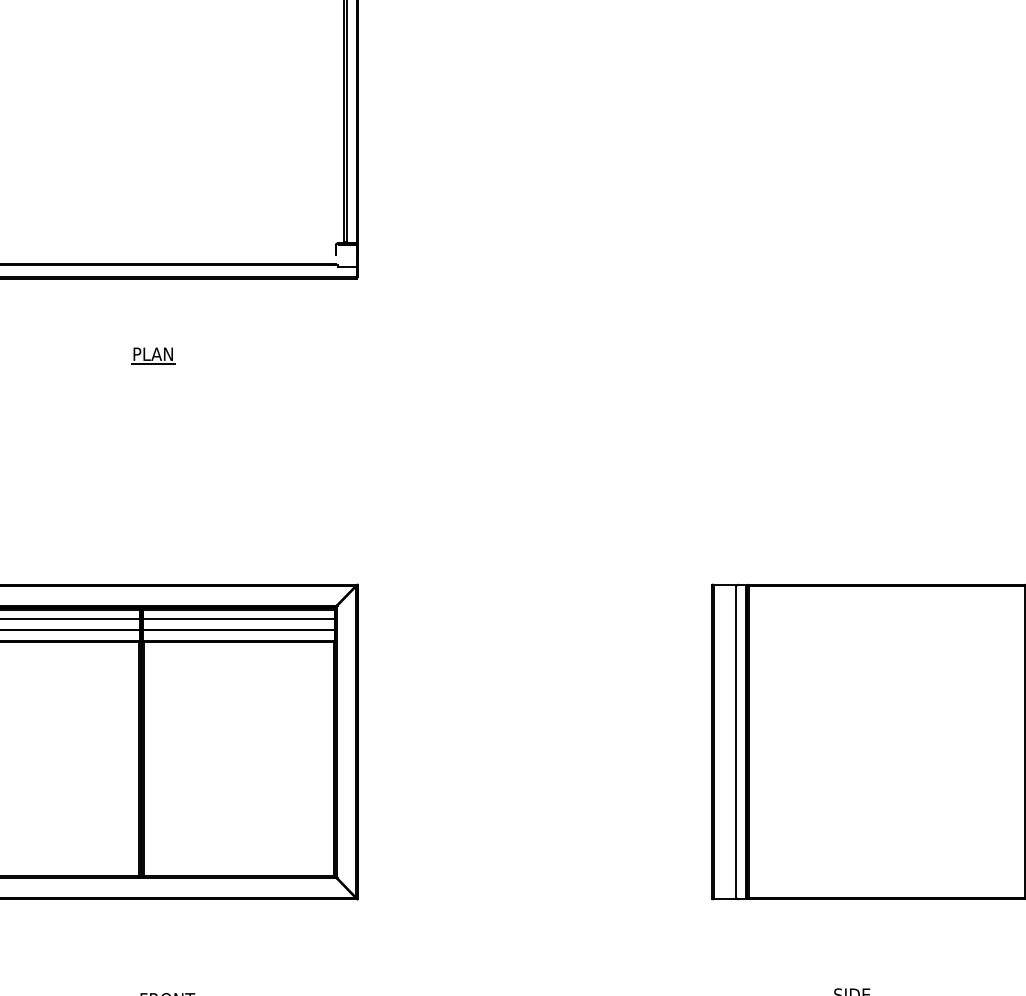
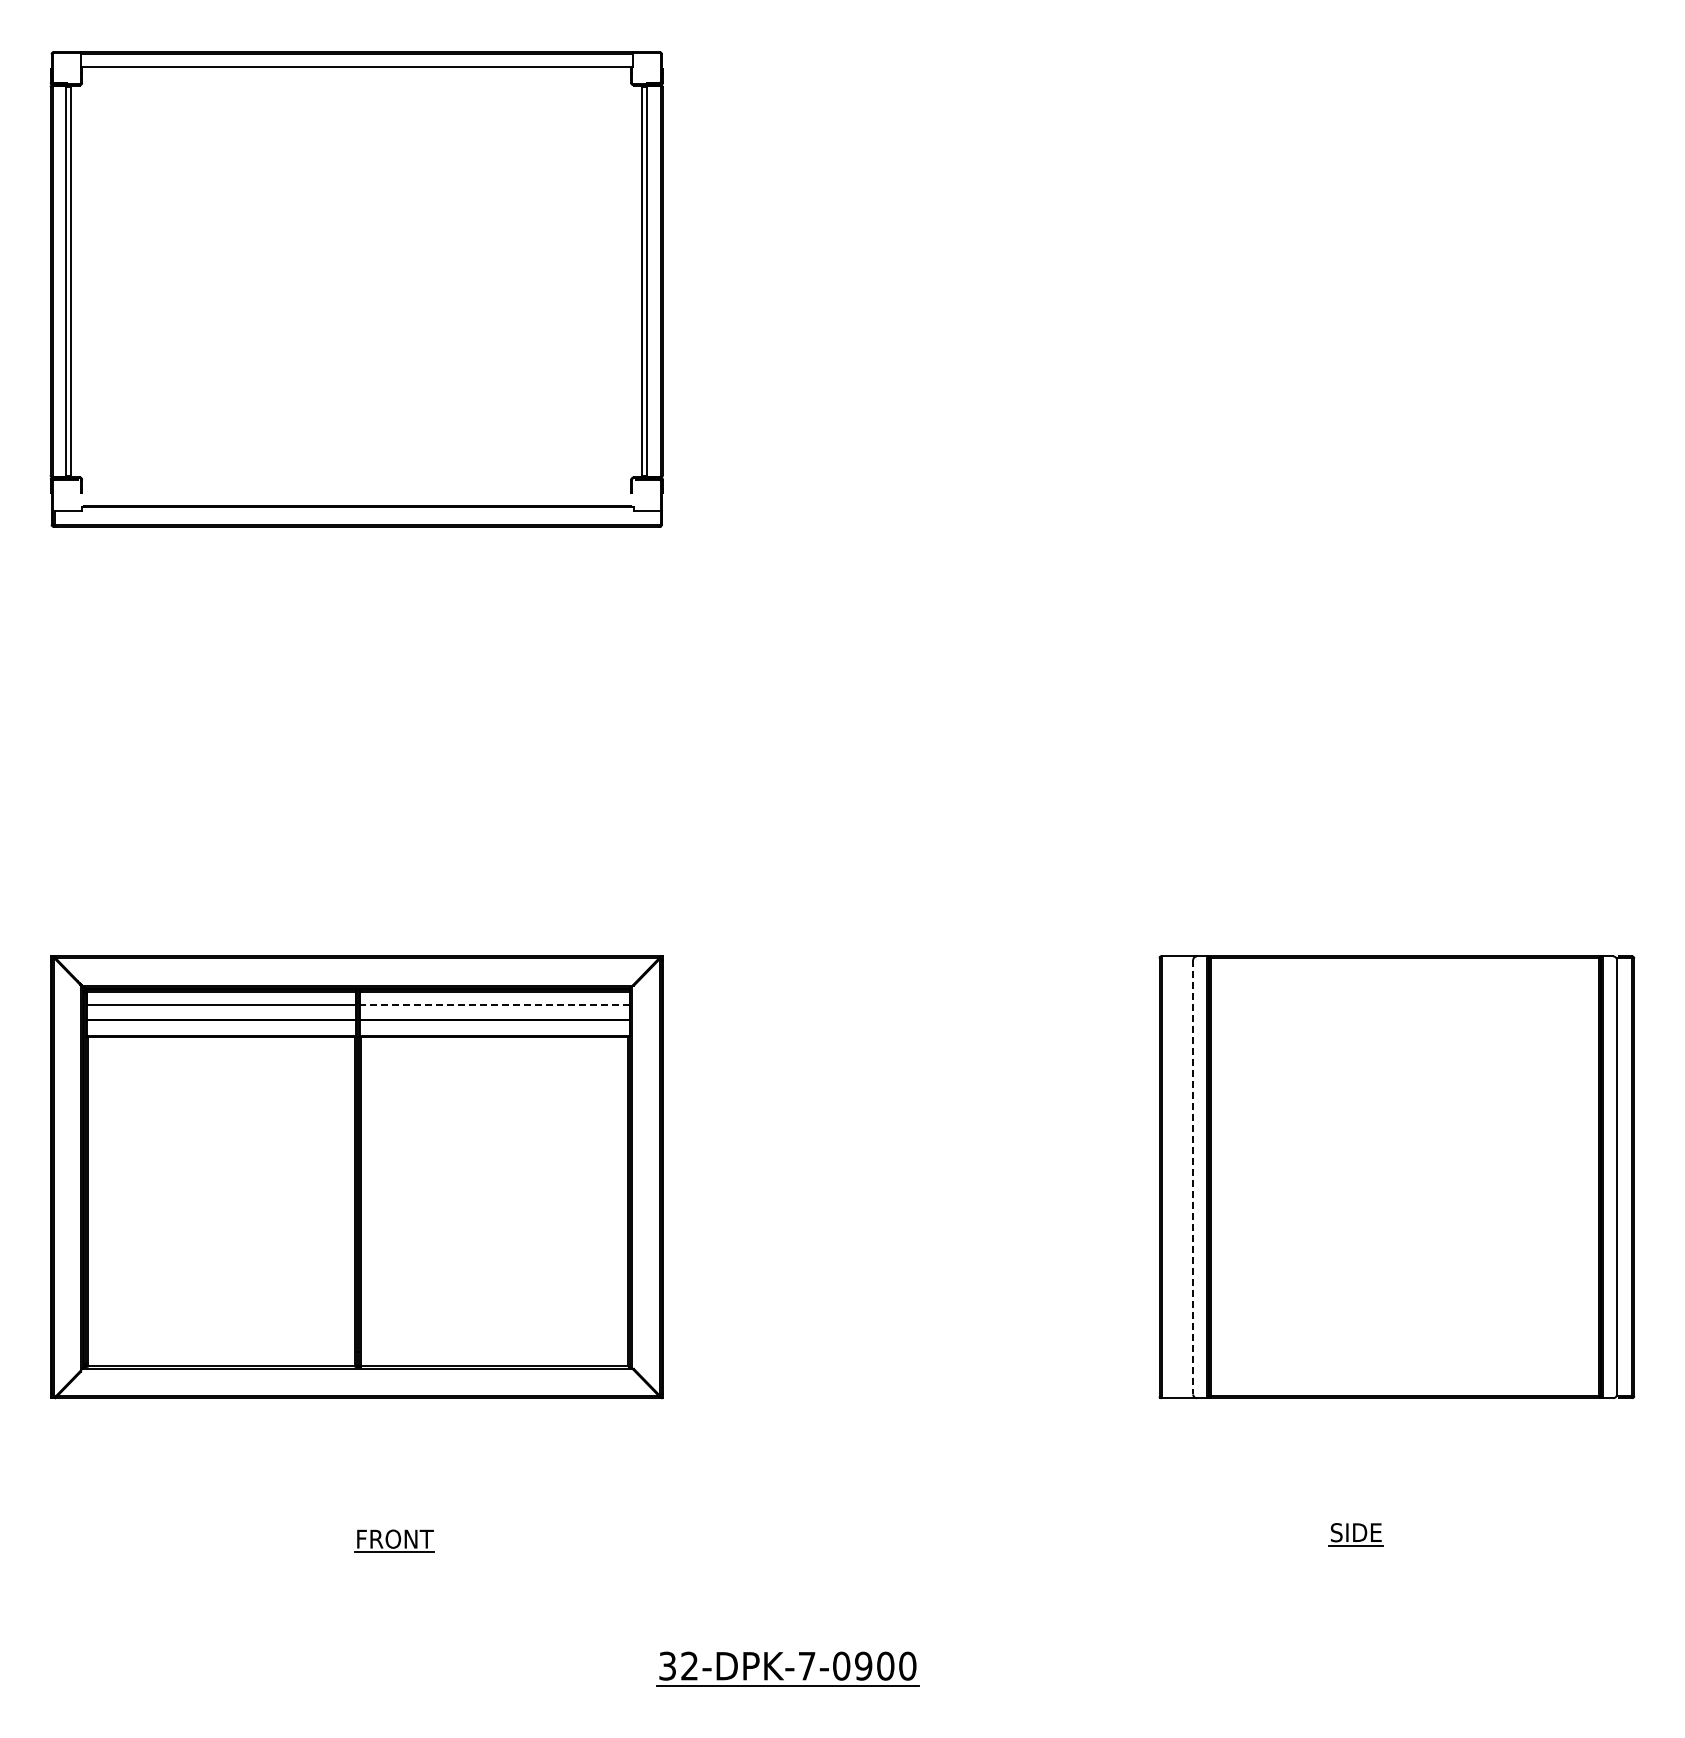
part: (152, 355) -> (374, 634), removed
line: (238, 618) -> (494, 1004), solid -> dashed
line: (736, 742) -> (1193, 1177), solid -> dashed

